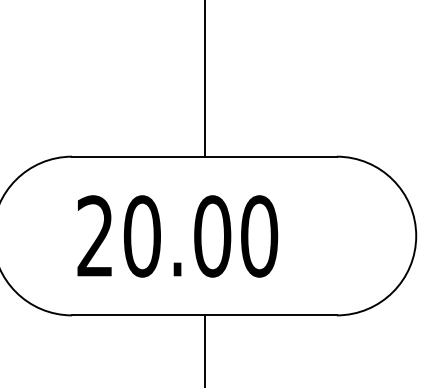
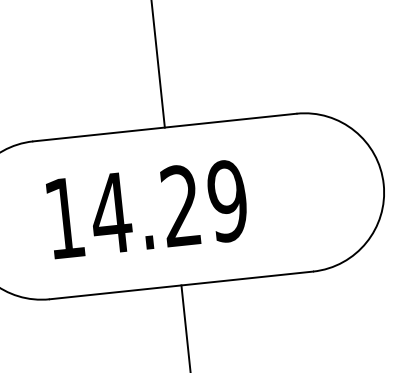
text: (177, 236) -> (146, 209), 20.00 -> 14.29

